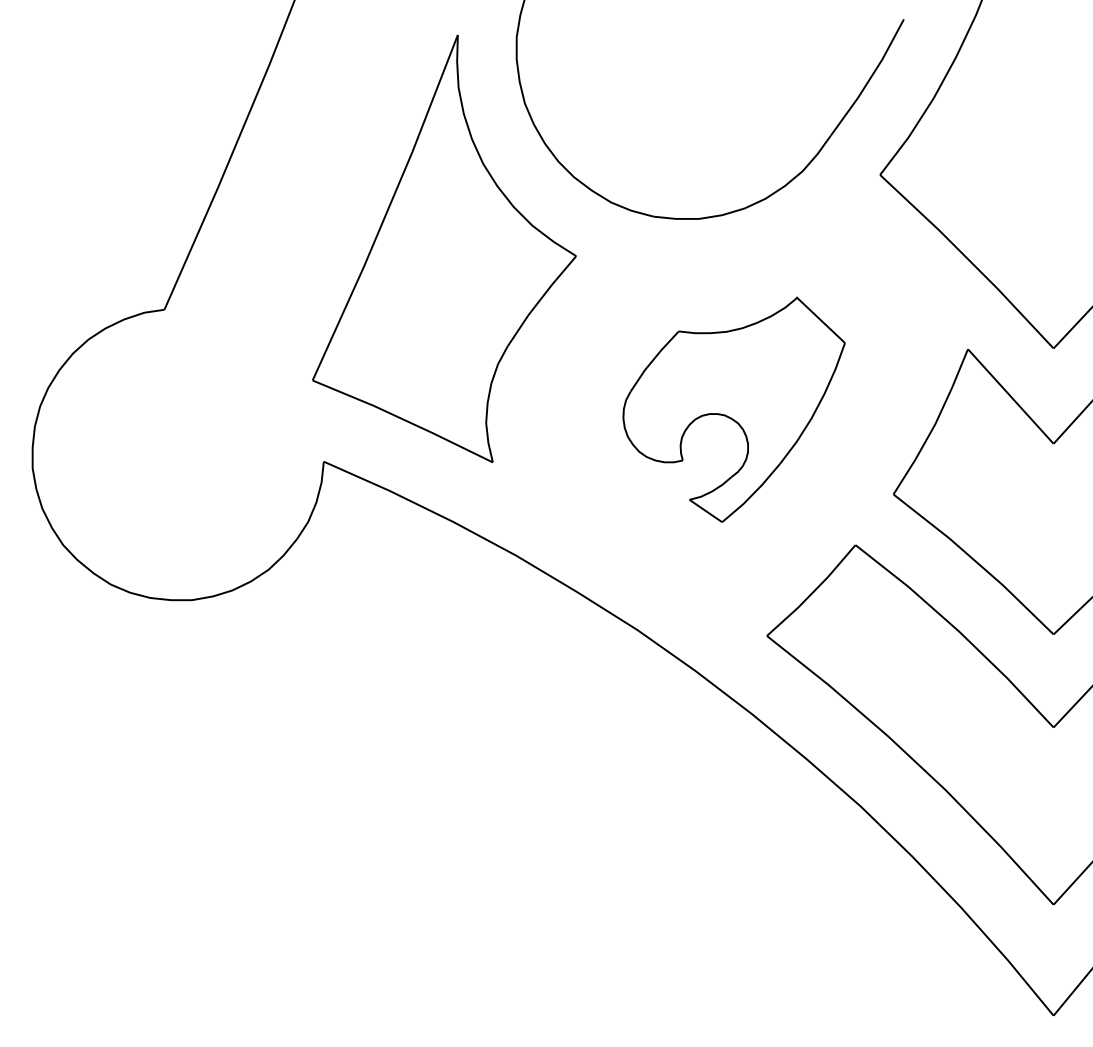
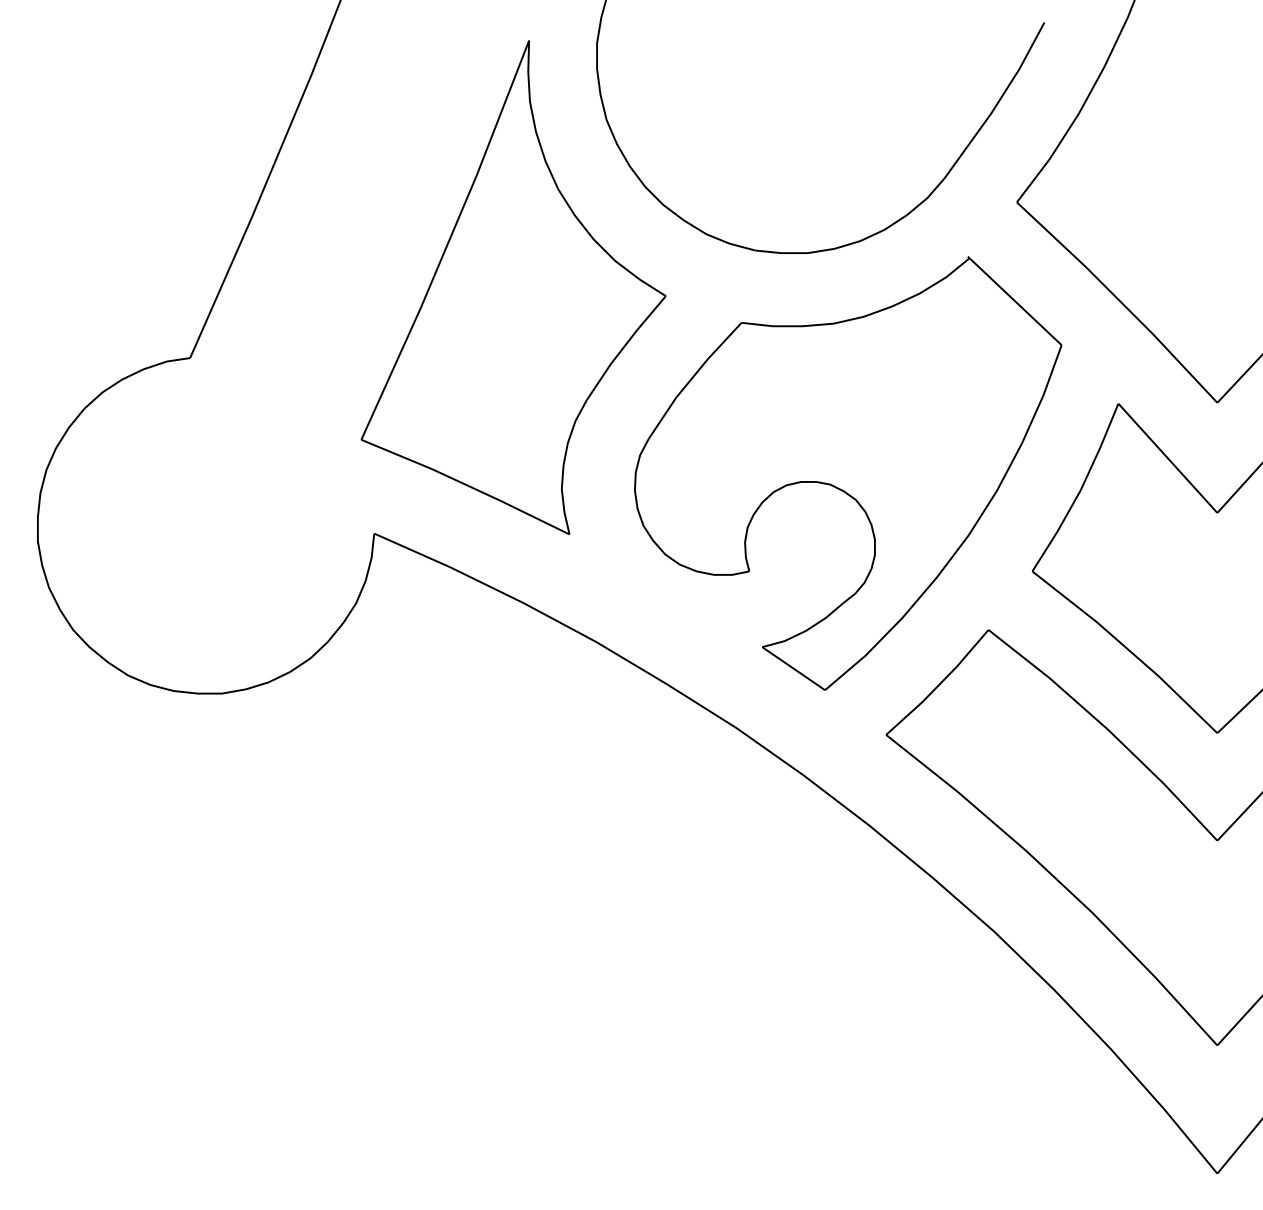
part: (734, 409) -> (848, 473), size x1.67

